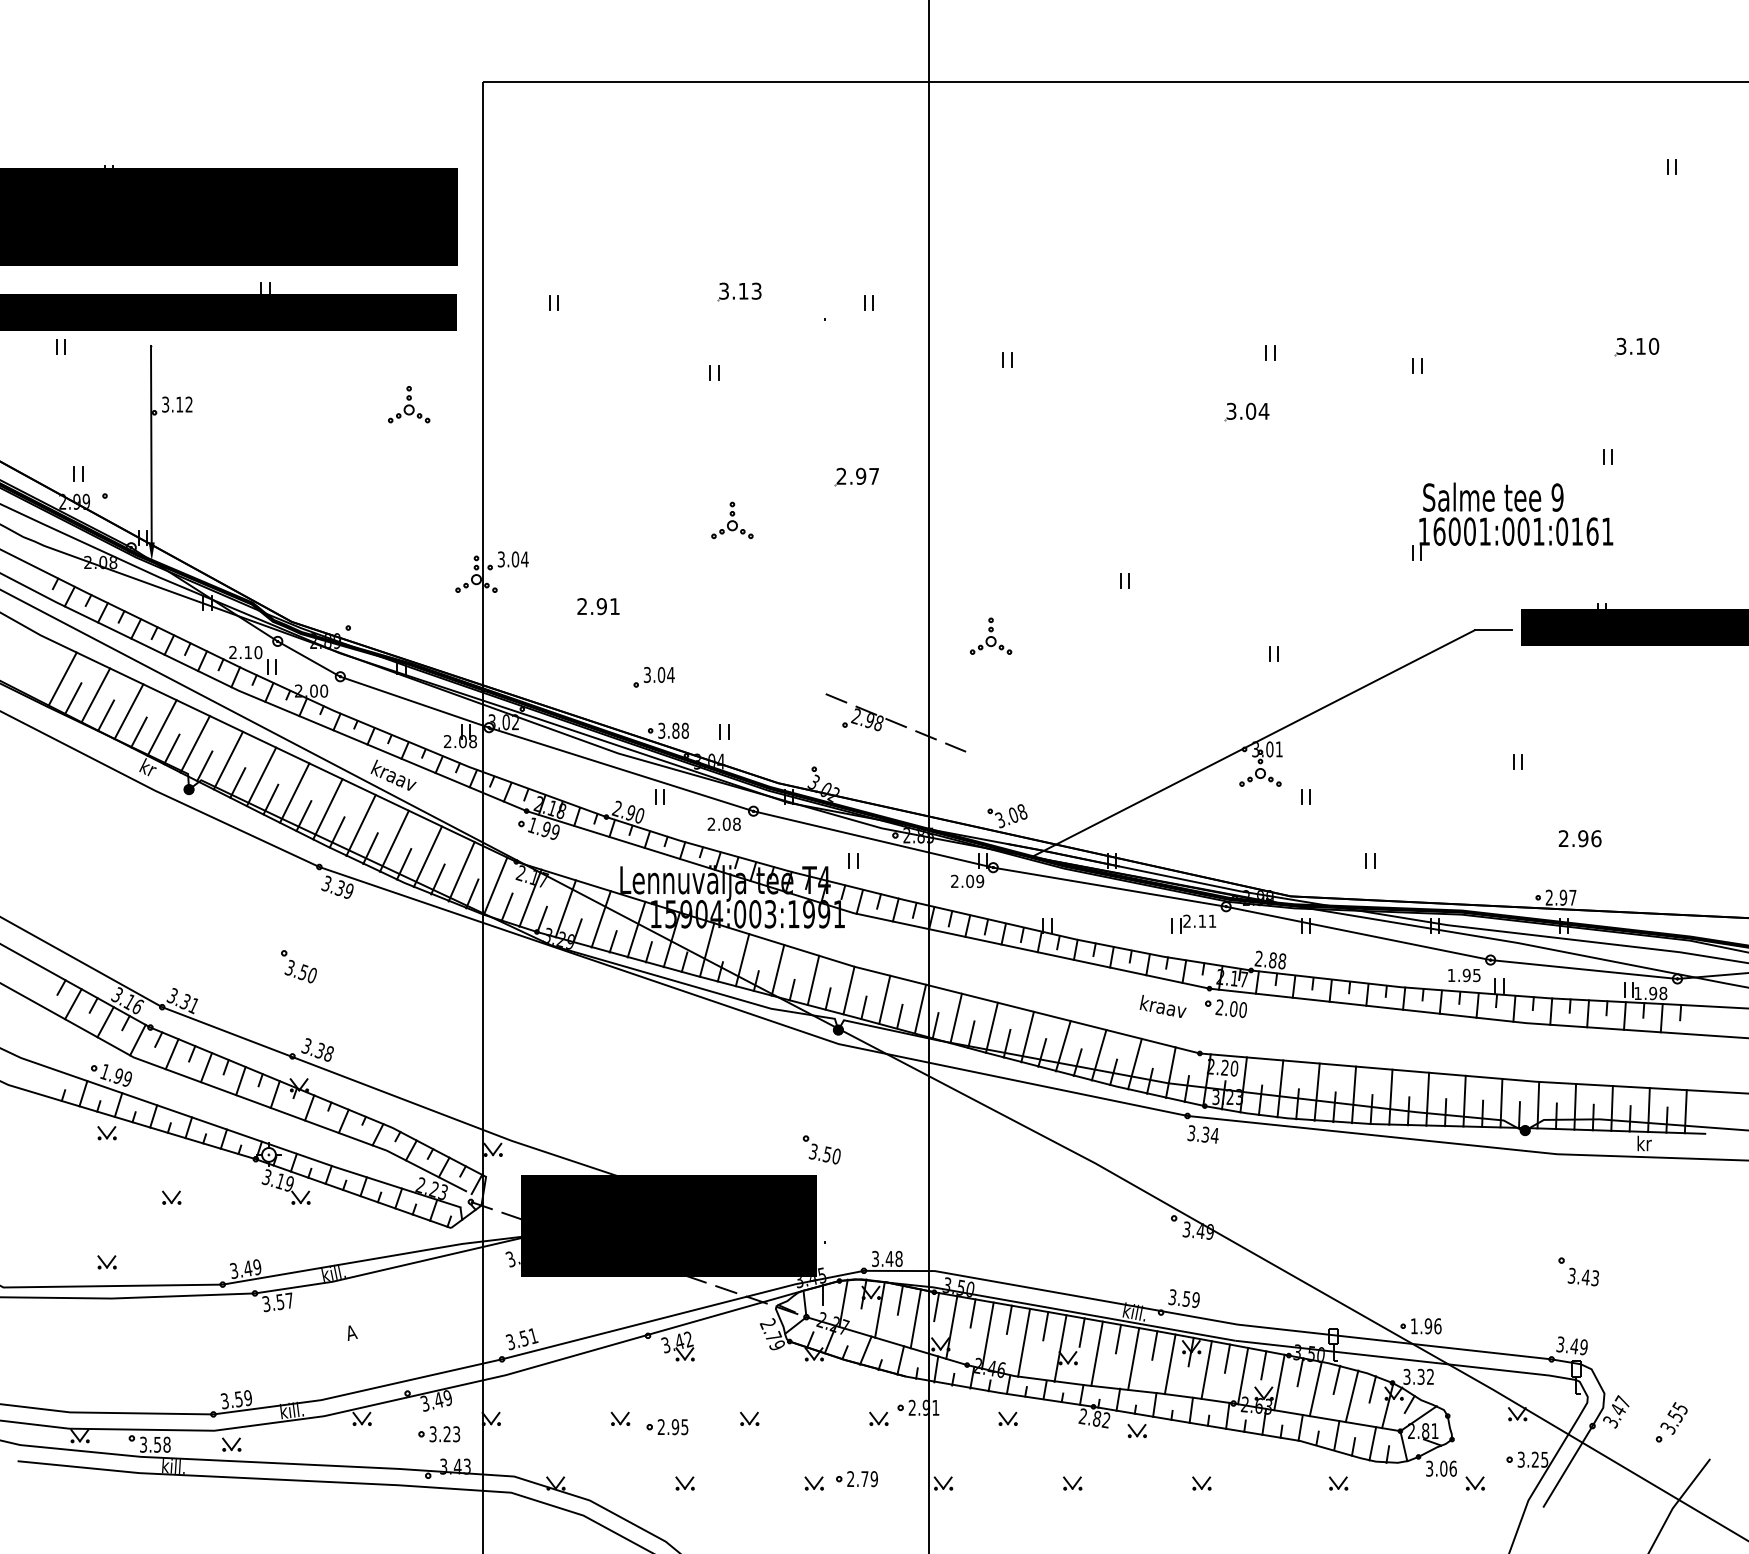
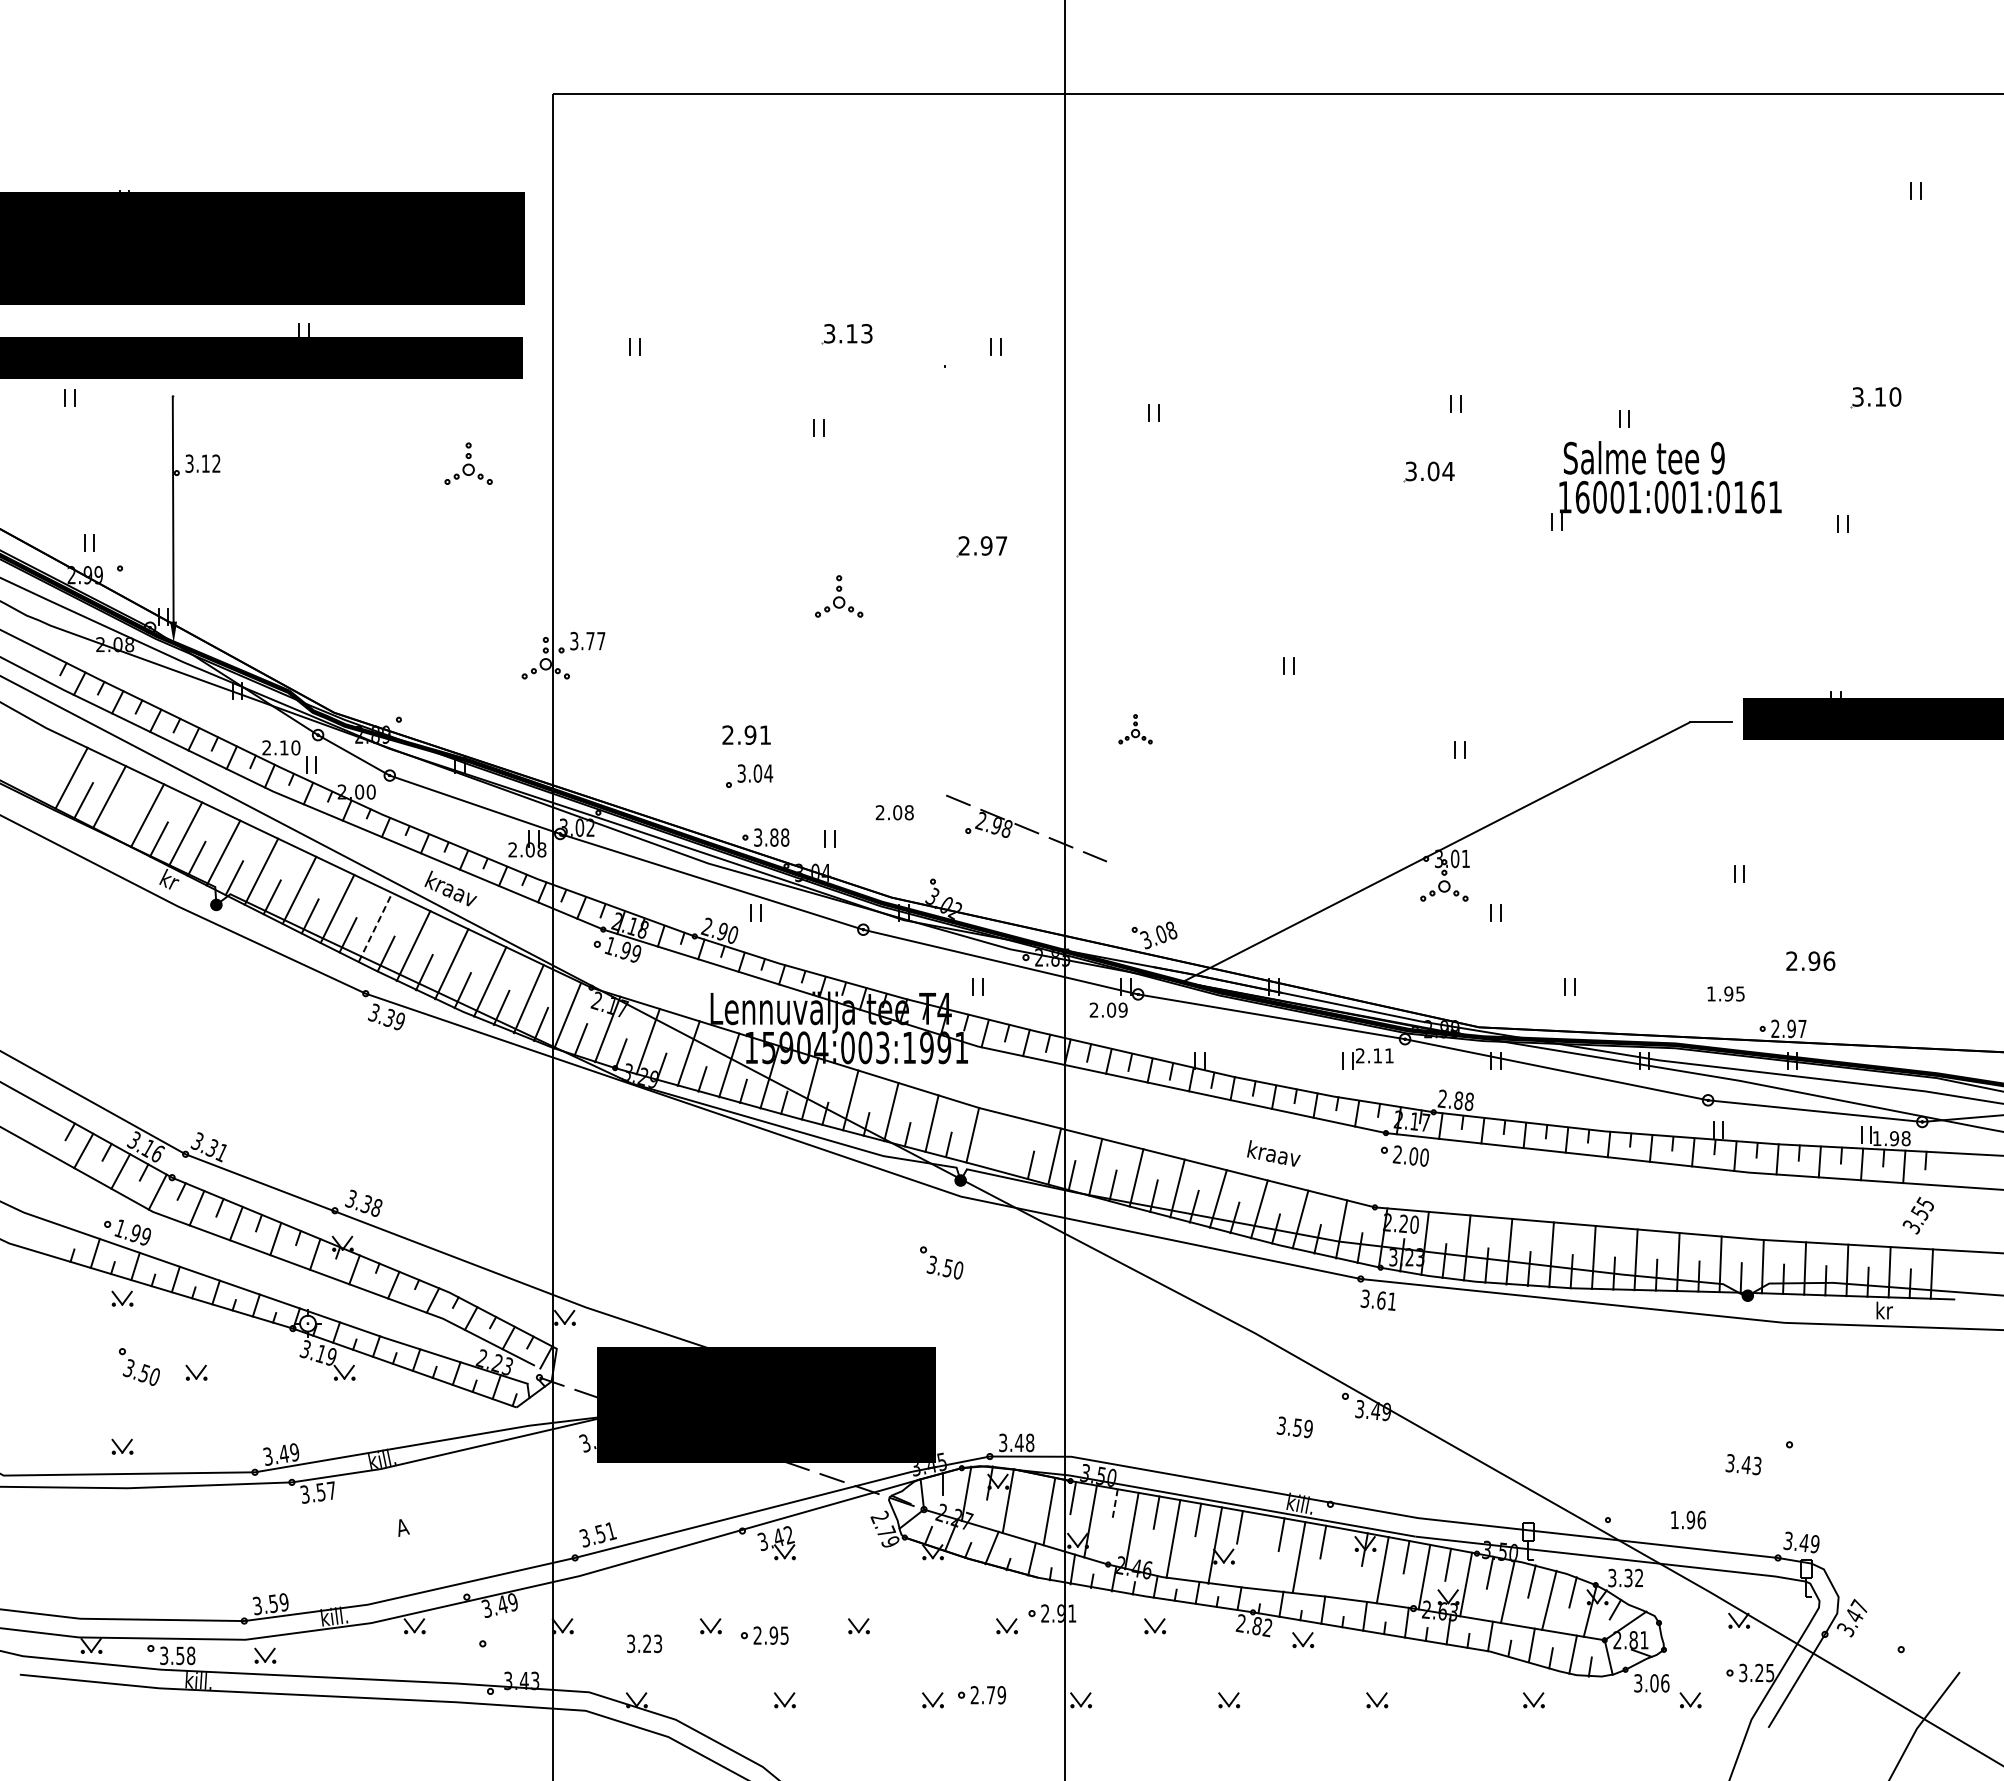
part: (1512, 521) -> (1666, 485), moved
text: (519, 559) -> (595, 641), 3.04 -> 3.77
text: (598, 605) -> (746, 734), moved
part: (990, 636) -> (1135, 729), size x0.7
line: (106, 715) -> (121, 819), removed
line: (327, 809) -> (375, 927), solid -> dashed
text: (723, 824) -> (894, 812), moved
part: (298, 966) -> (138, 1366), moved
text: (1463, 975) -> (1725, 993), moved
line: (884, 999) -> (1013, 1145), removed
text: (1162, 1006) -> (1273, 1153), moved
line: (863, 1007) -> (989, 1154), removed
text: (1209, 1134) -> (1386, 1300), 3.34 -> 3.61
part: (821, 1149) -> (941, 1262), moved
text: (1583, 1276) -> (1743, 1464), moved
text: (1183, 1298) -> (1294, 1427), moved
line: (900, 1299) -> (1031, 1489), removed
line: (972, 1313) -> (1114, 1505), solid -> dashed
text: (1426, 1325) -> (1688, 1519), moved
line: (1096, 1353) -> (1256, 1551), removed
line: (1169, 1364) -> (1340, 1563), removed
text: (1673, 1418) -> (1917, 1215), moved
text: (444, 1433) -> (644, 1643), moved

